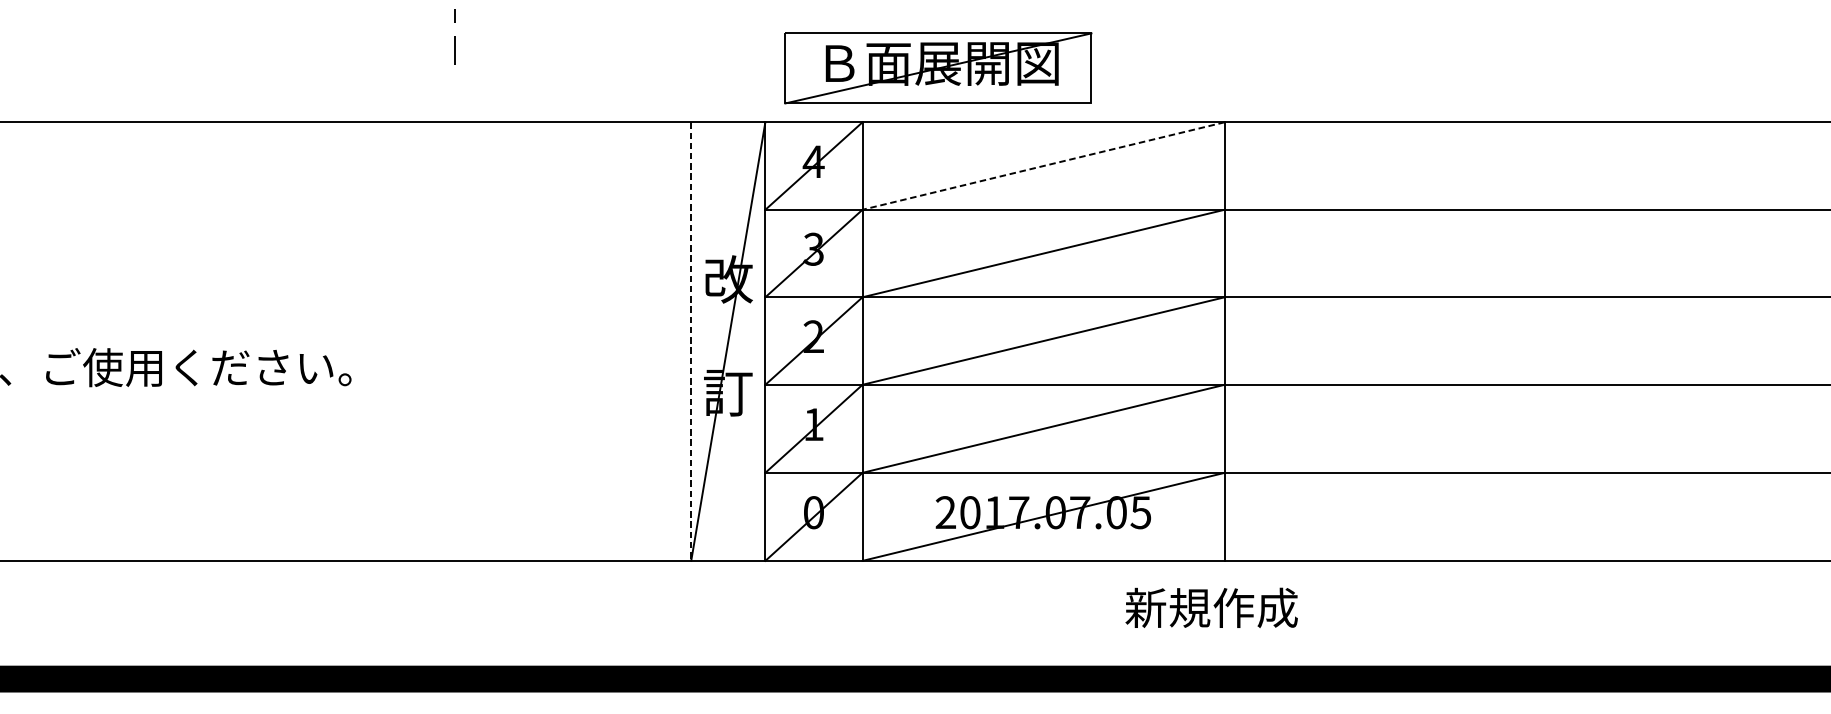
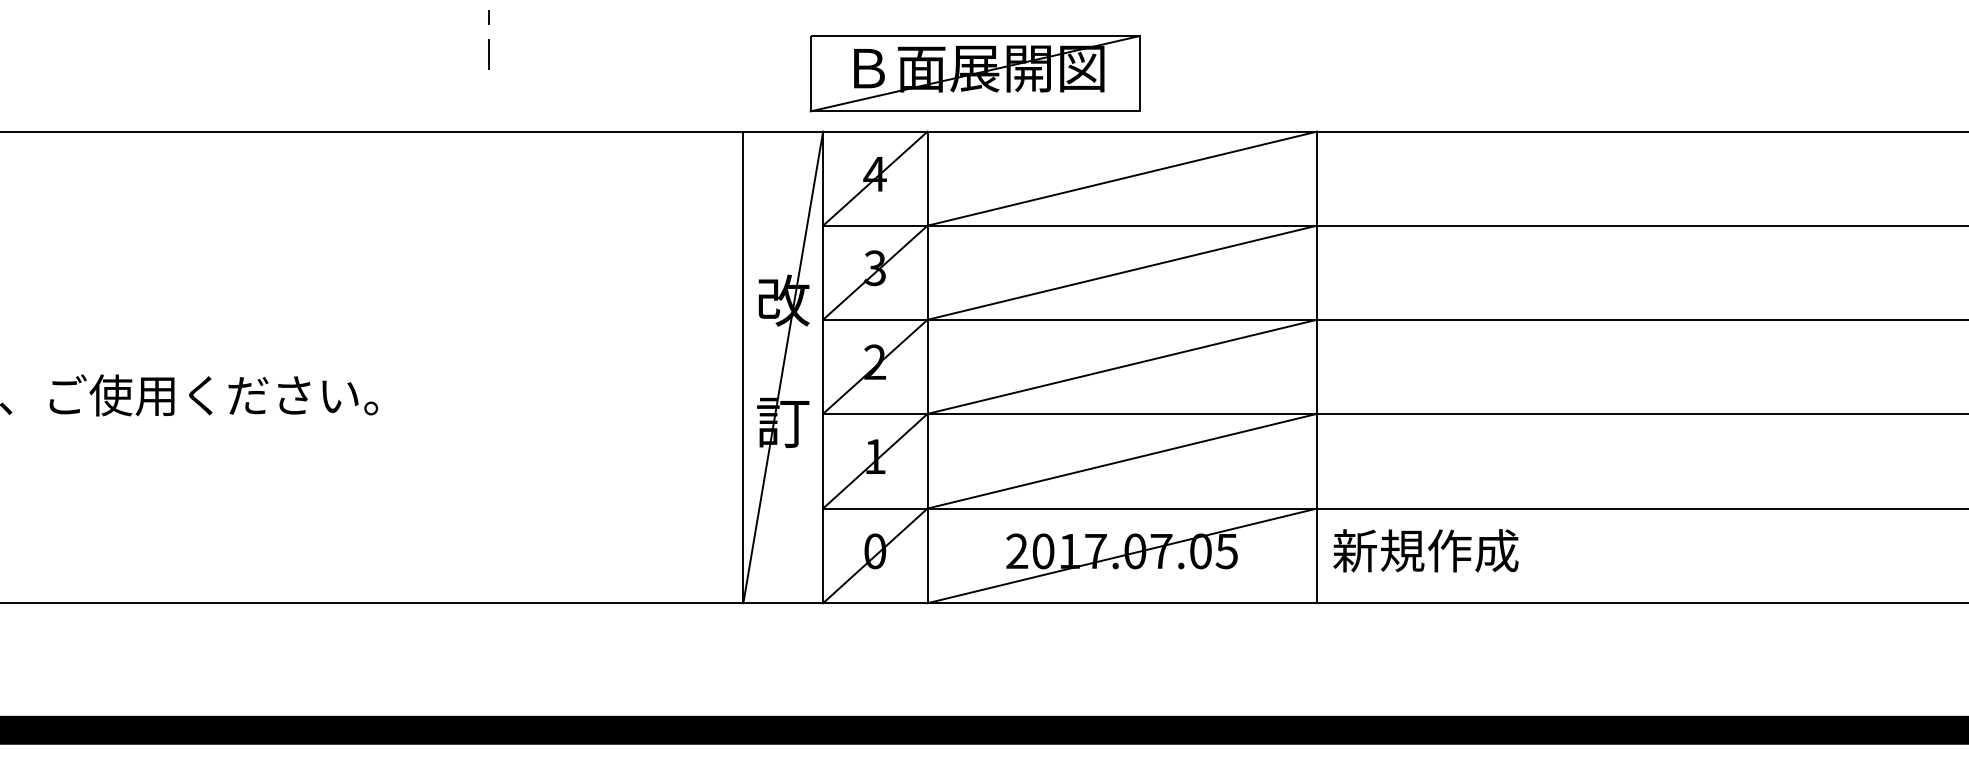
part: (937, 68) -> (974, 73), moved
line: (1042, 165) -> (1121, 178), dashed -> solid
line: (691, 341) -> (743, 367), dashed -> solid
text: (1211, 607) -> (1425, 550), moved

